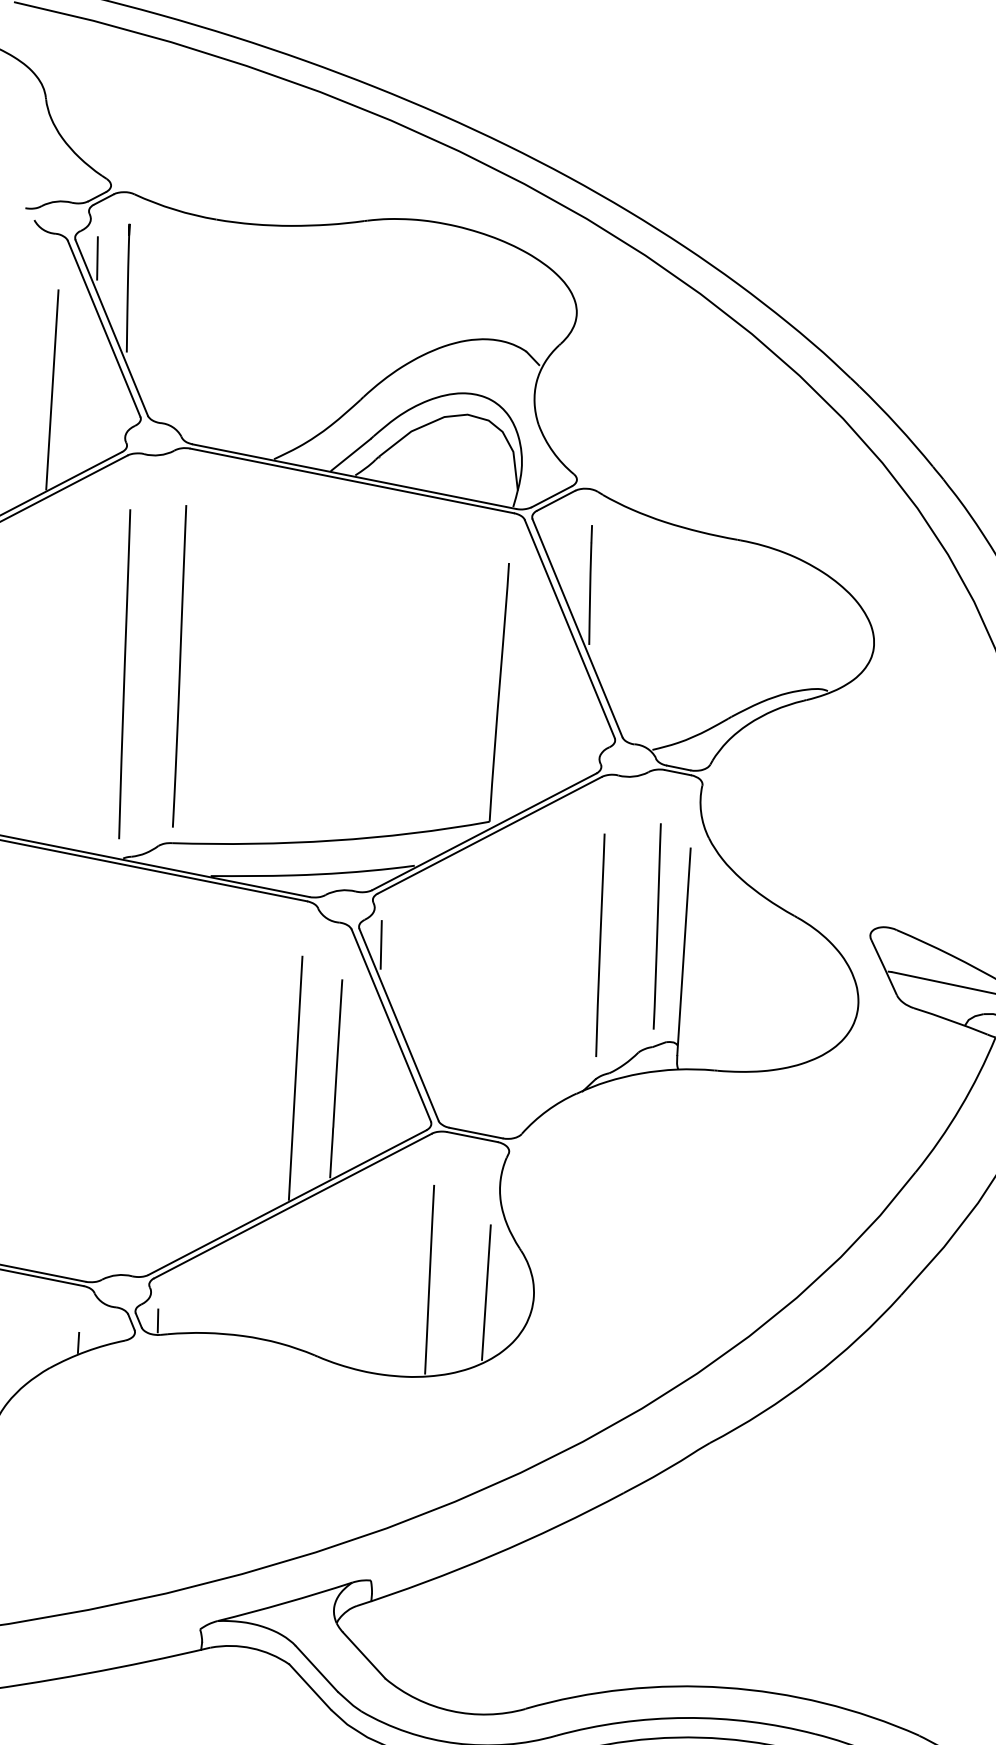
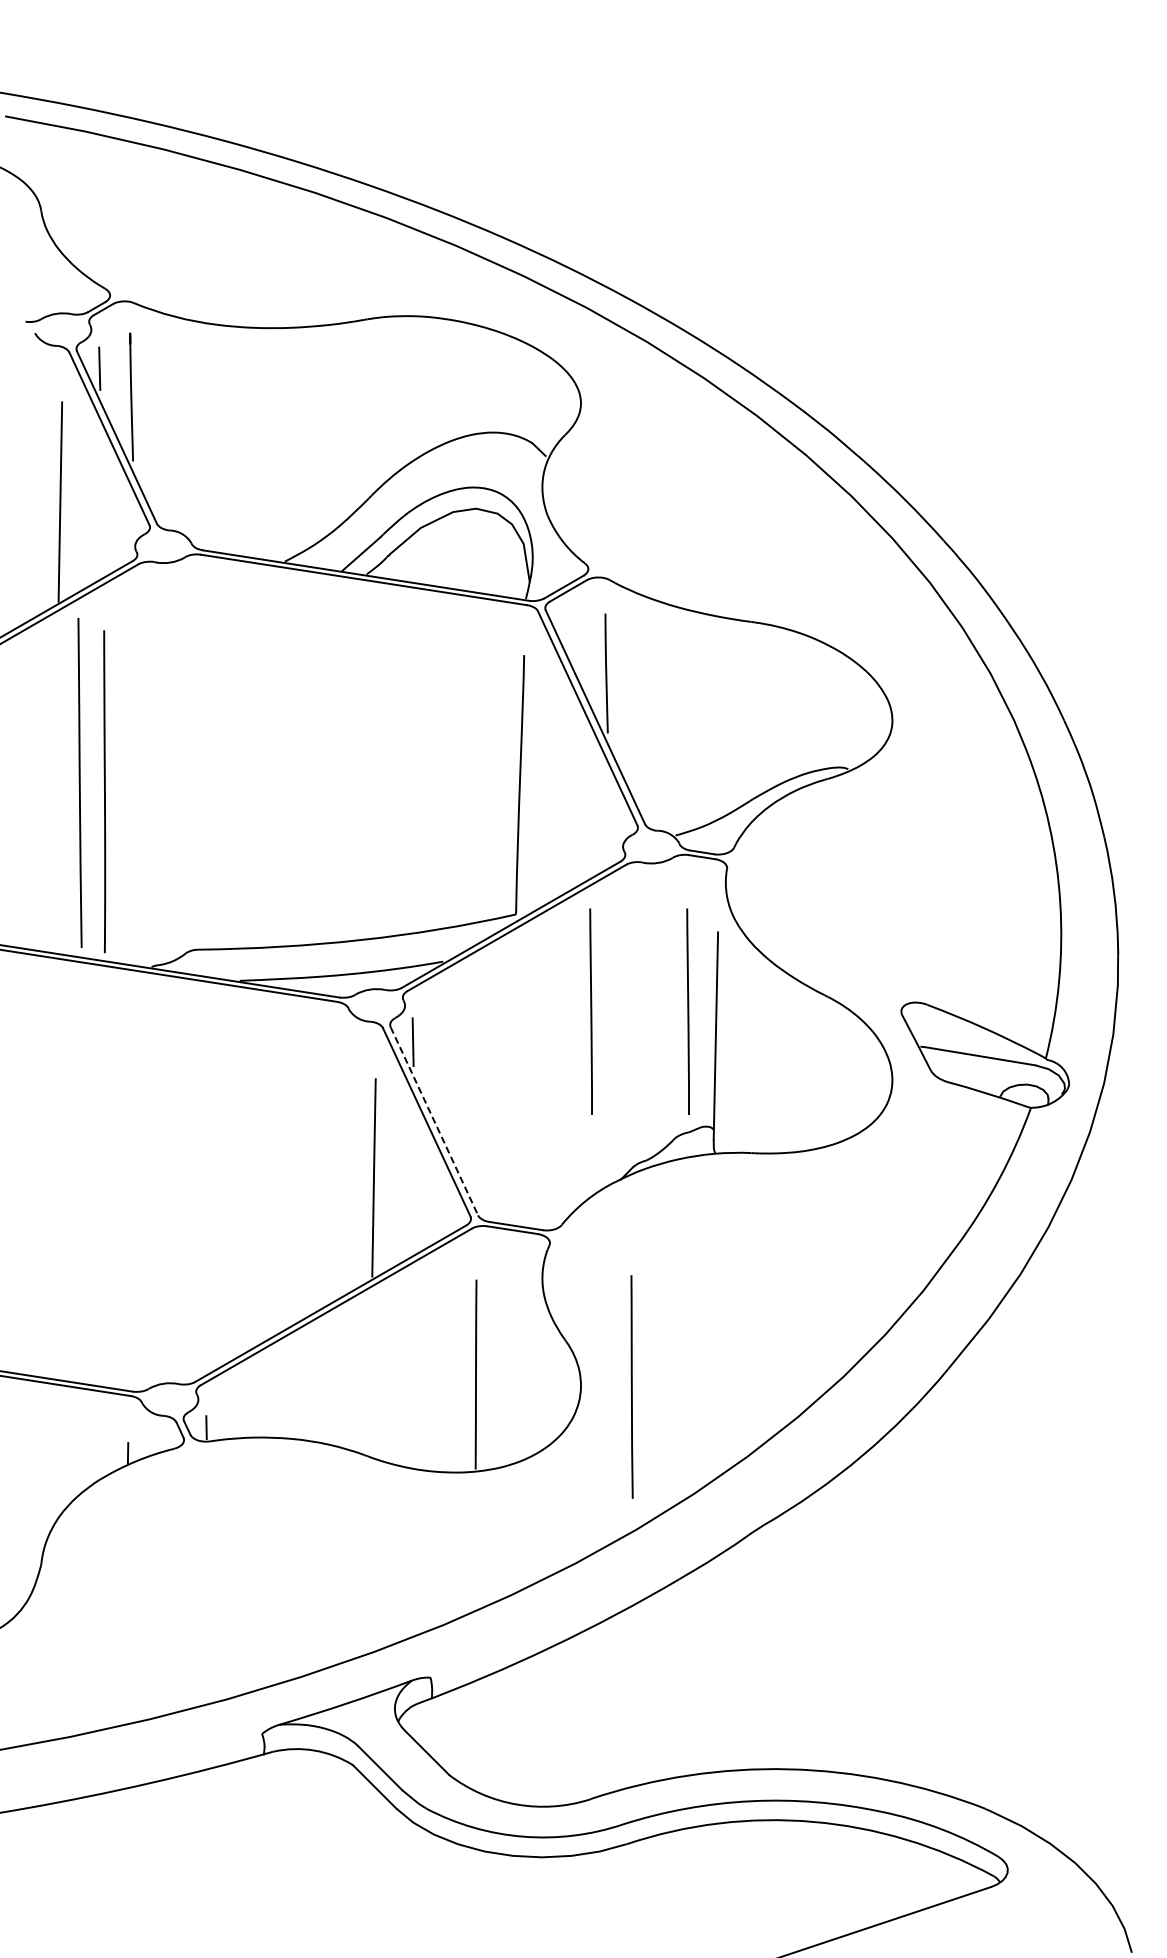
line: (179, 666) -> (104, 791), moved
line: (124, 673) -> (79, 782), moved
line: (559, 921) -> (590, 1011), added
line: (599, 944) -> (631, 1386), moved
line: (399, 1025) -> (434, 1121), solid -> dashed
line: (295, 1077) -> (333, 1178), removed
line: (485, 1292) -> (532, 1384), removed

